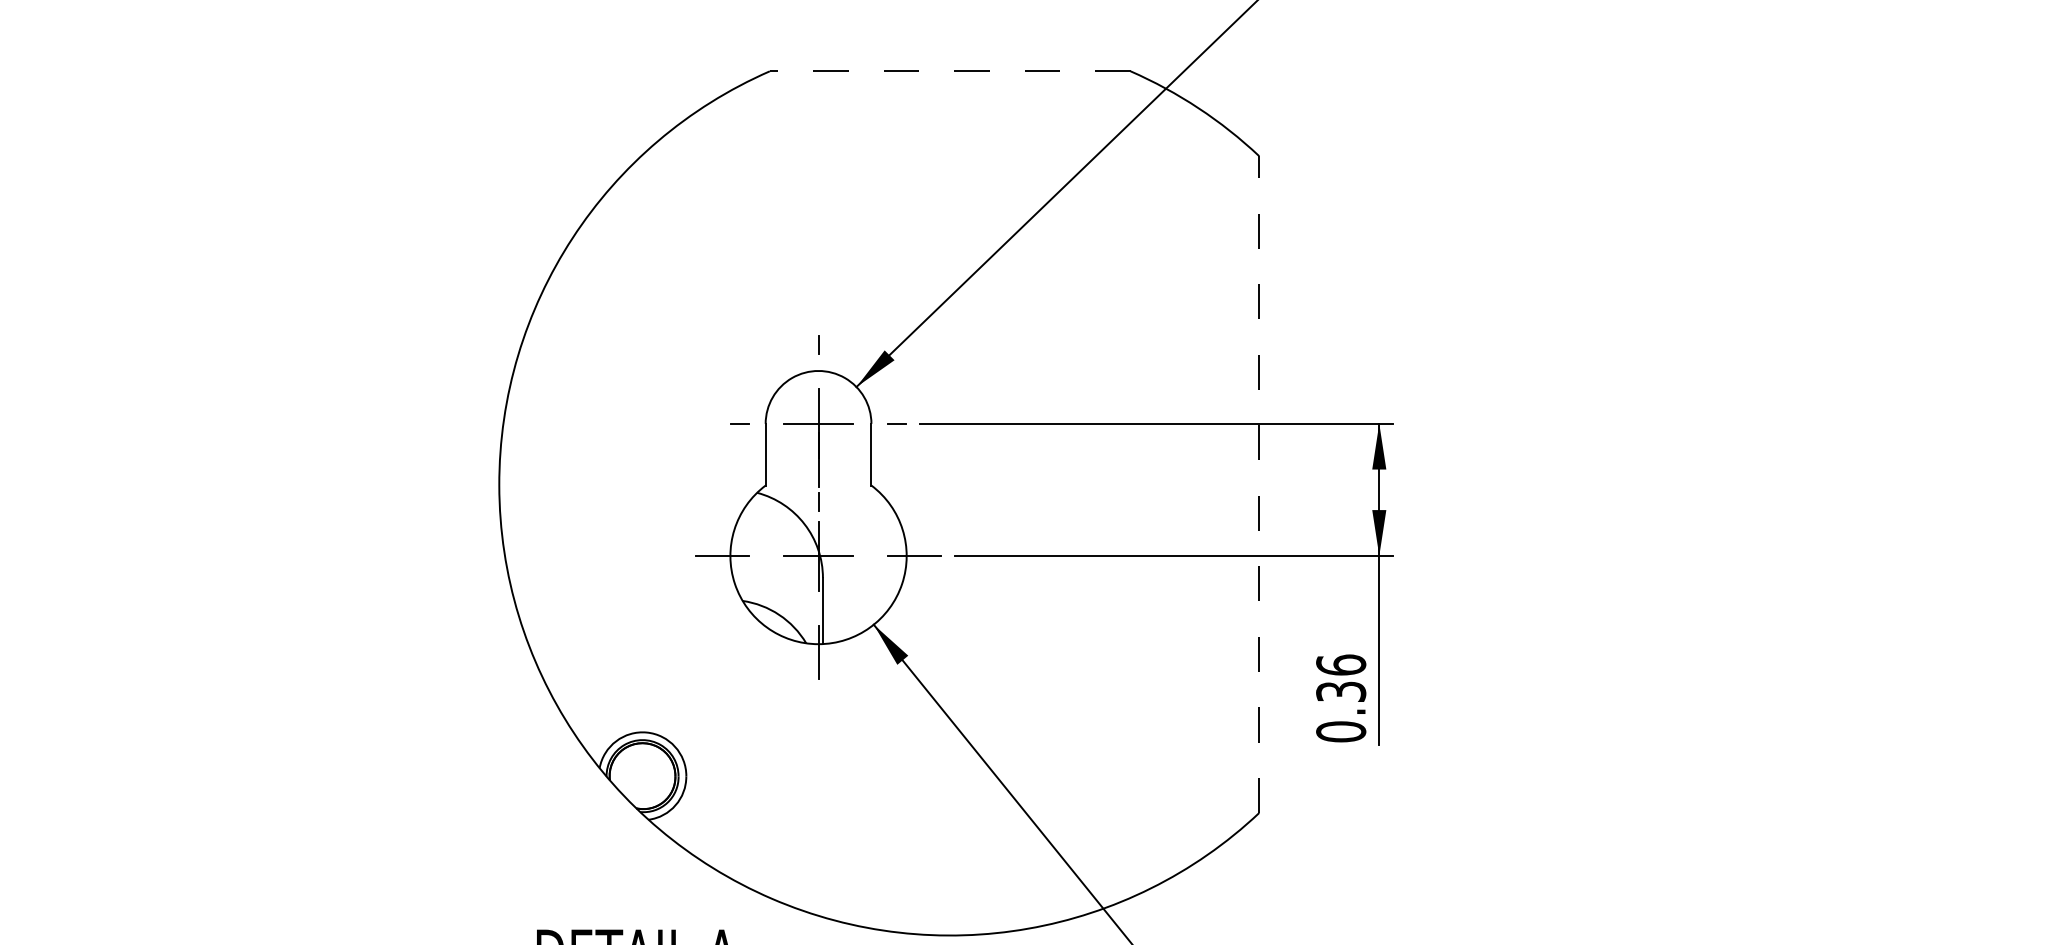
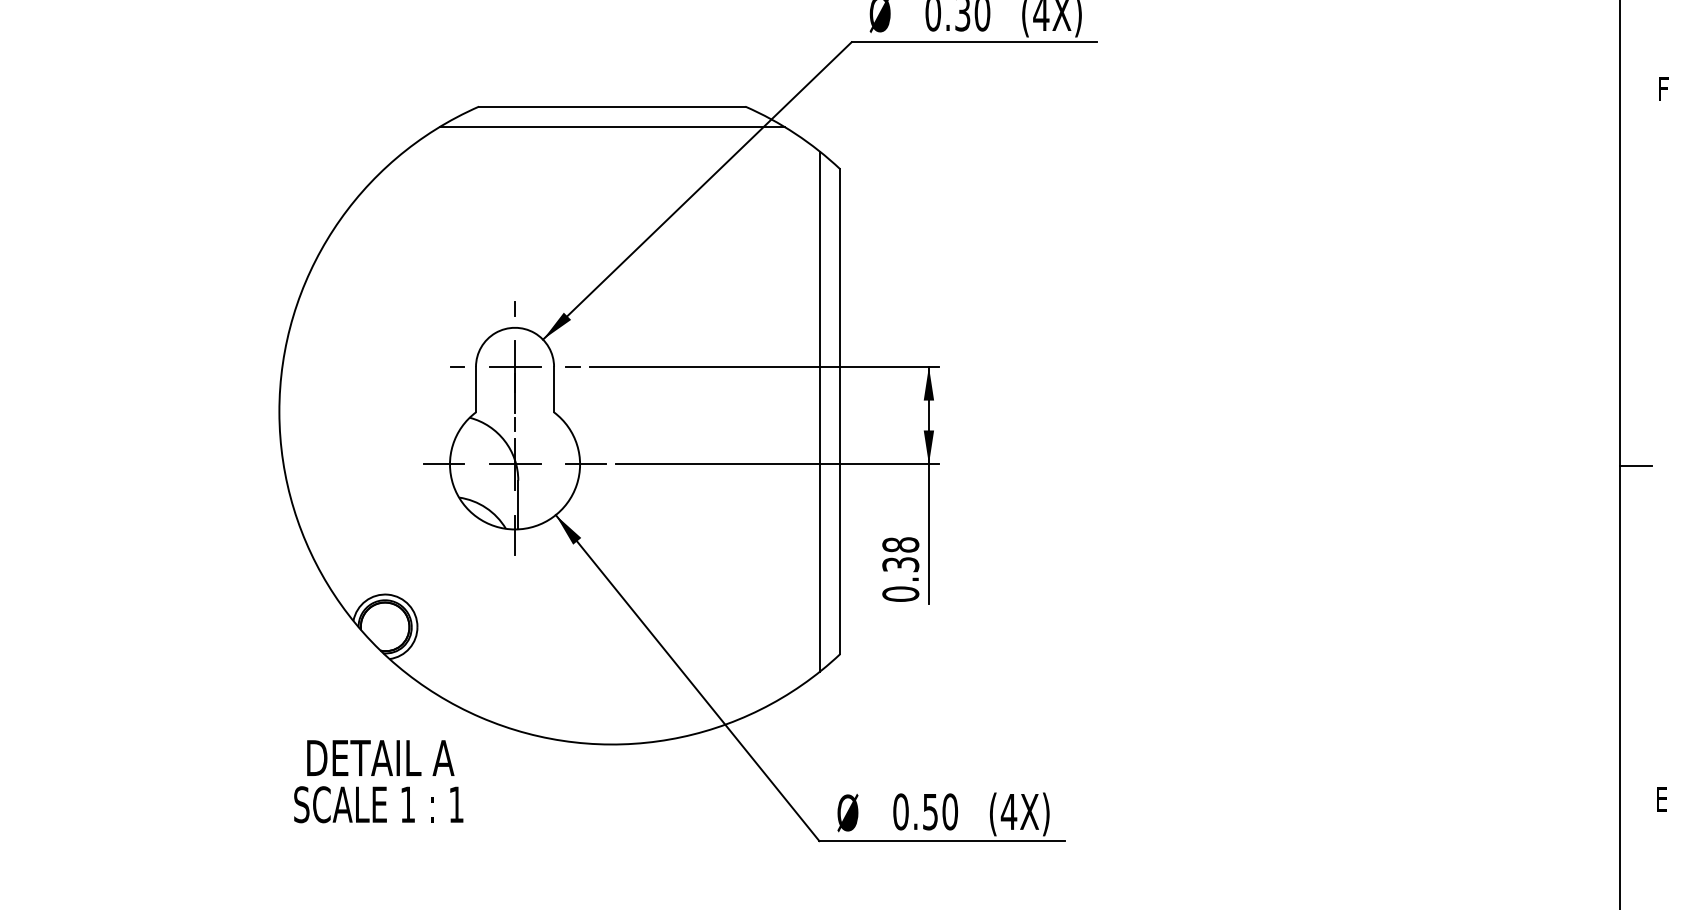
line: (949, 71) -> (611, 106), dashed -> solid
line: (949, 98) -> (611, 126), added
line: (1232, 484) -> (820, 411), added
line: (1259, 484) -> (840, 411), dashed -> solid
text: (1340, 664) -> (900, 544), 0.36 -> 0.38

